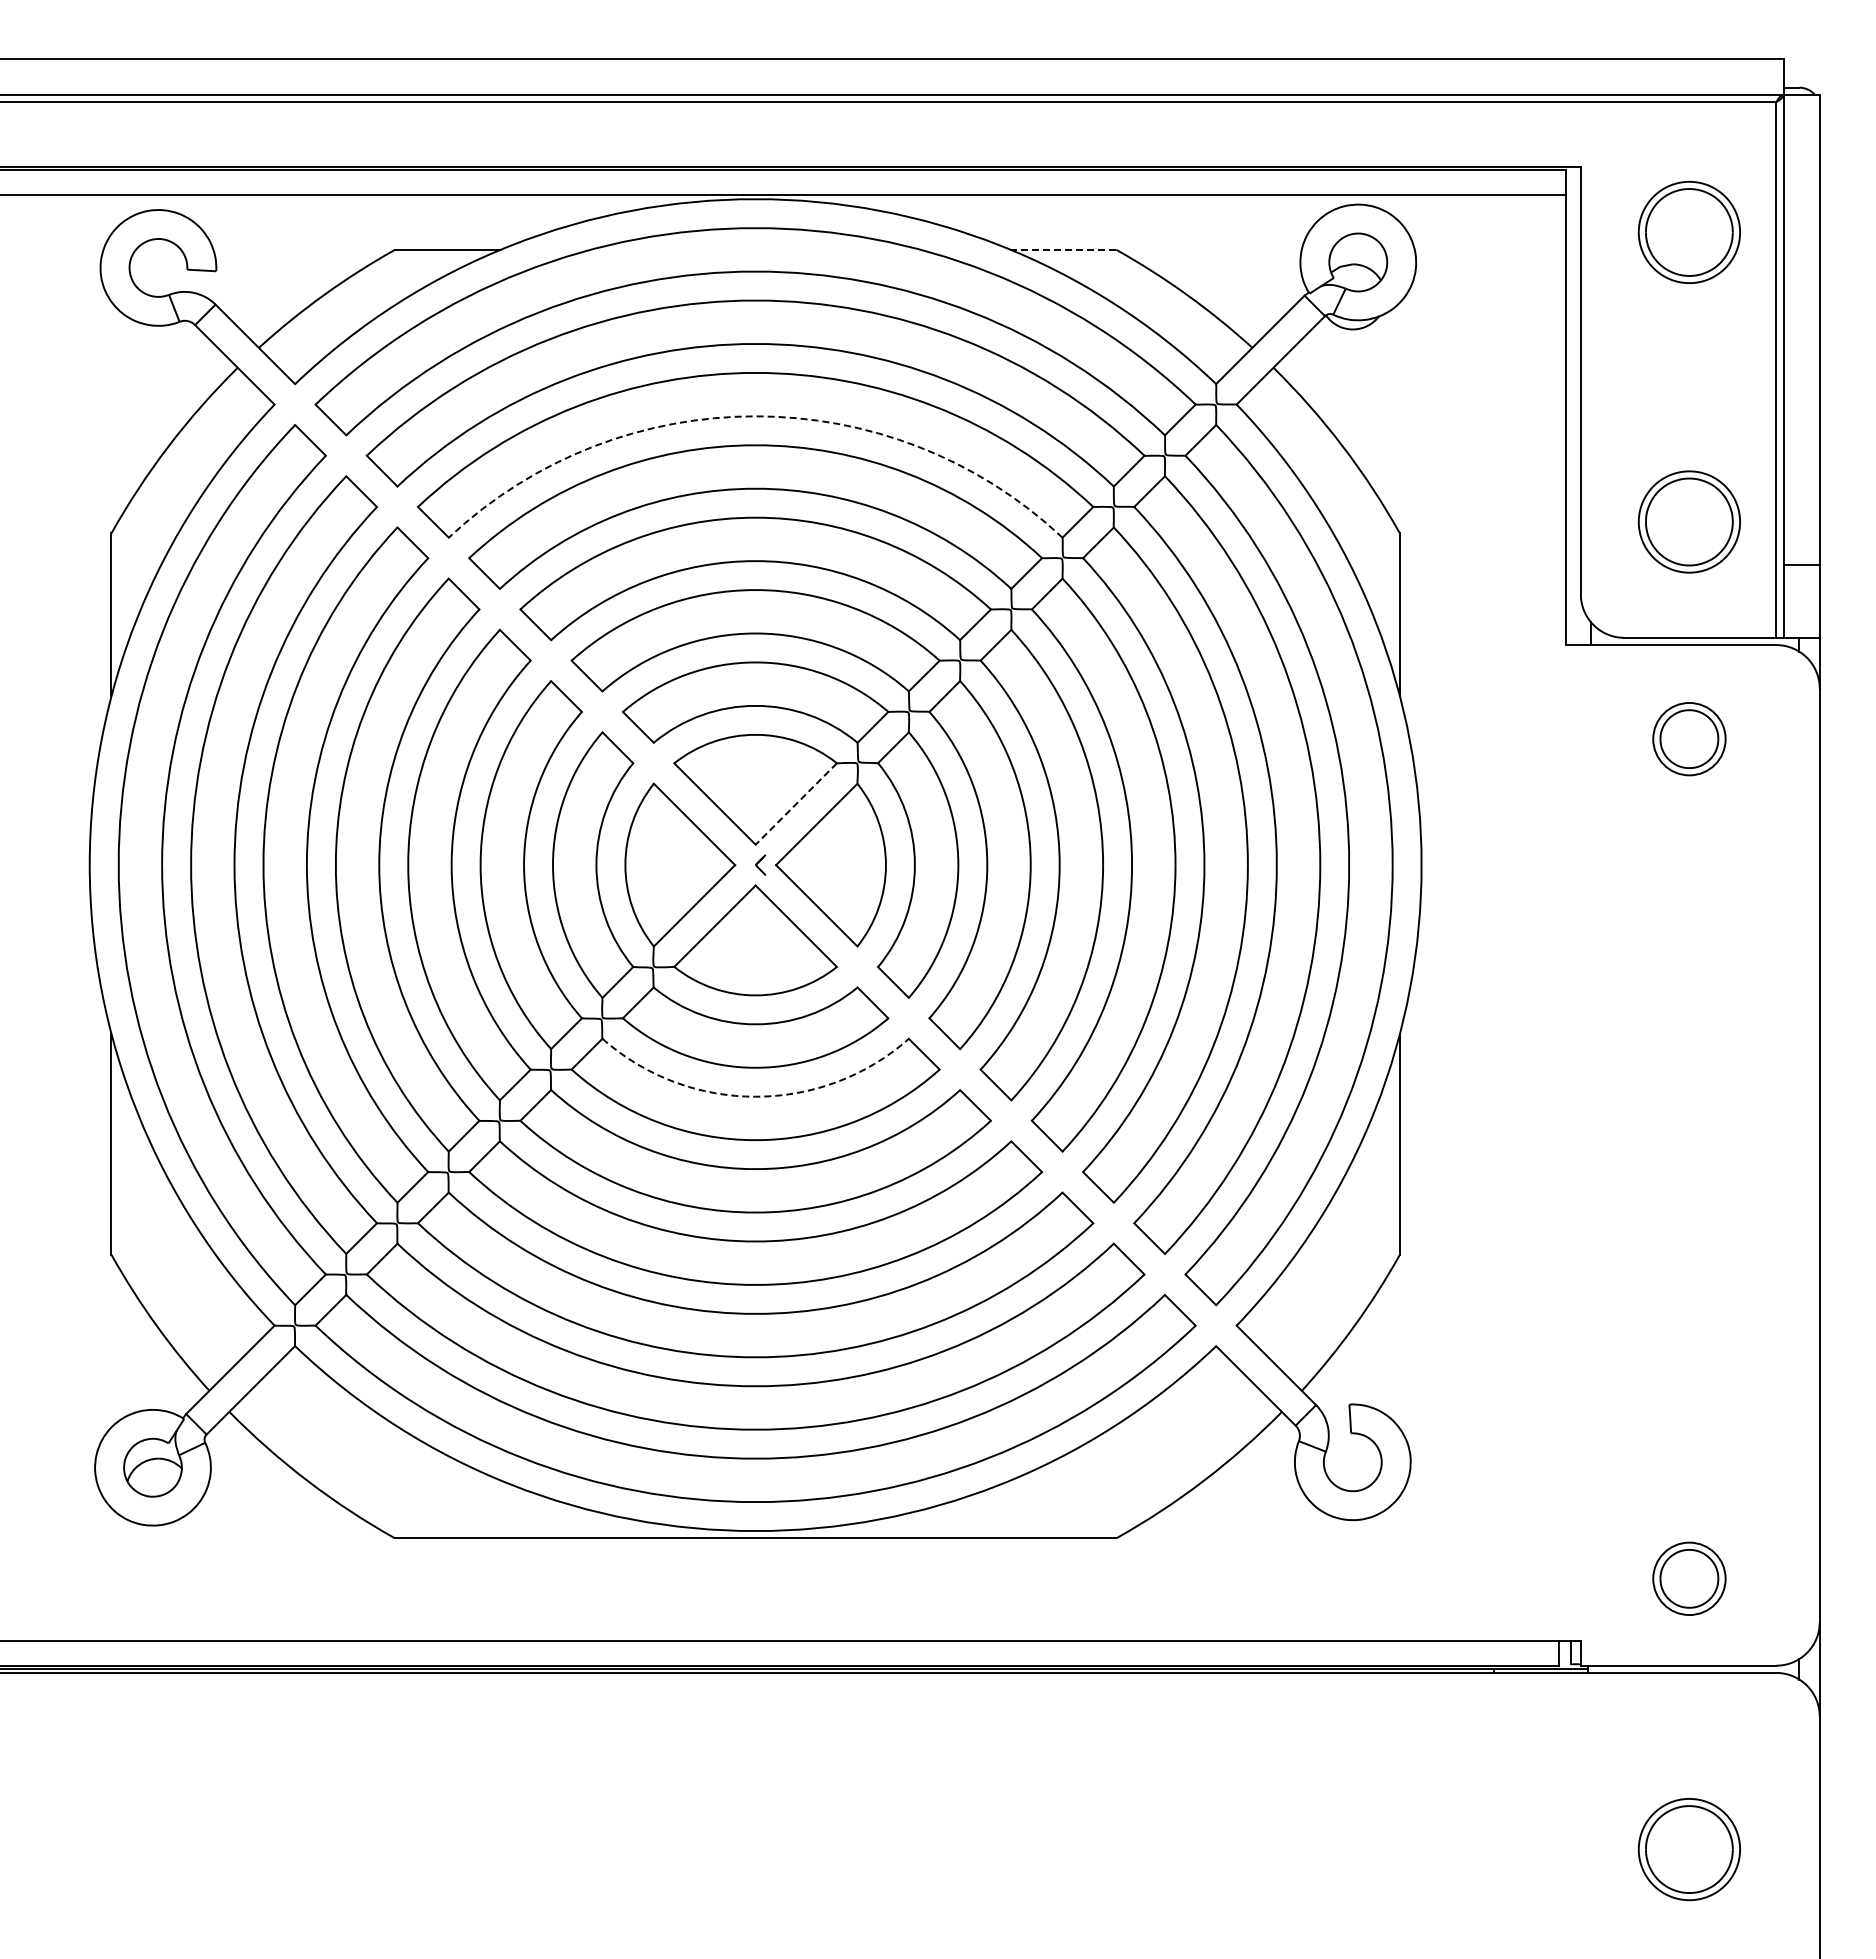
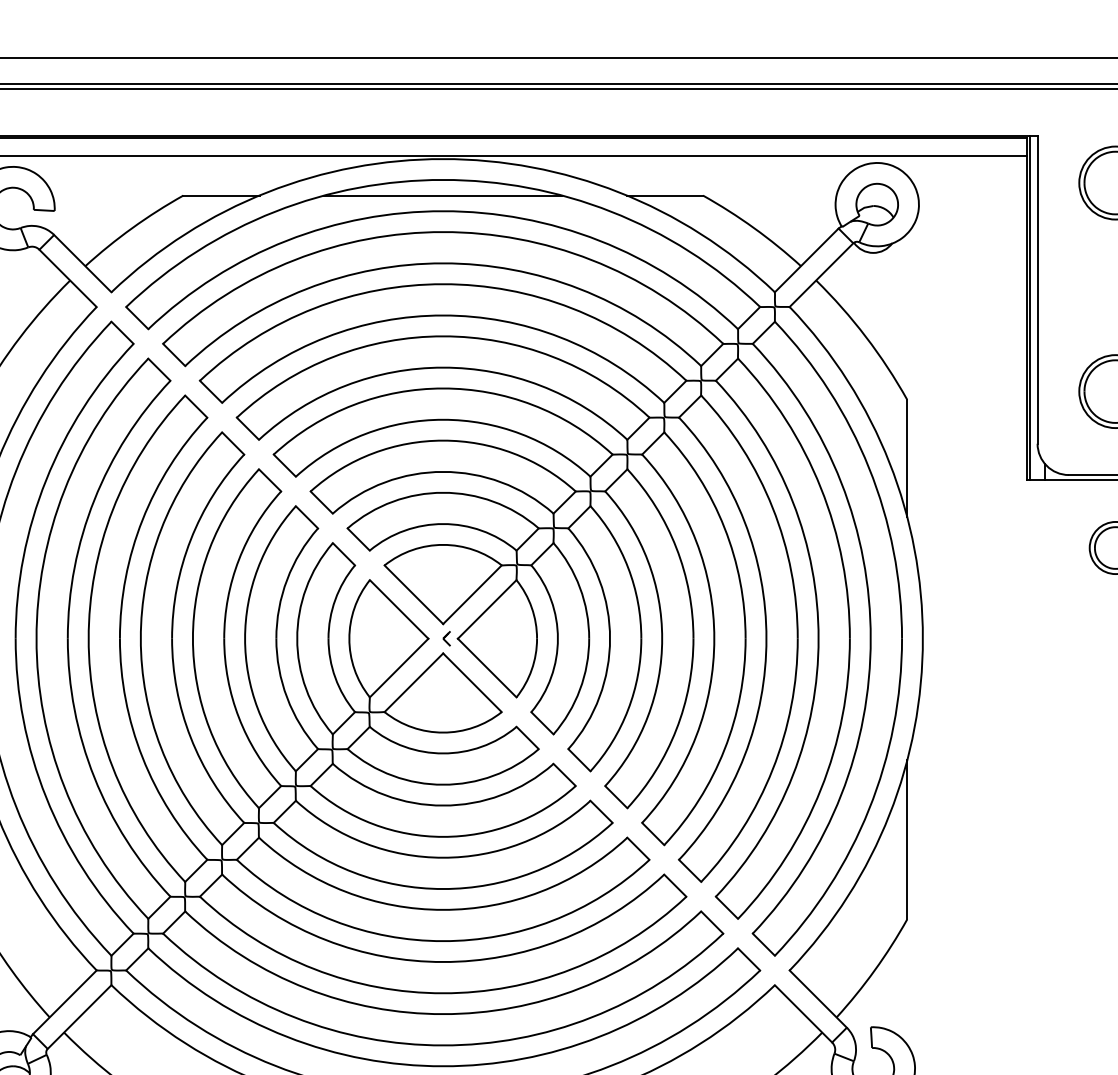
line: (755, 249) -> (443, 195), added
line: (1063, 249) -> (664, 195), dashed -> solid
line: (1570, 406) -> (1030, 308), added
arc: (755, 416) -> (443, 315), dashed -> solid
line: (795, 804) -> (471, 595), dashed -> solid
arc: (755, 1096) -> (443, 805), dashed -> solid

